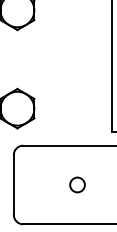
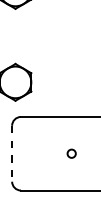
line: (13, 184) -> (11, 153), solid -> dashed
circle: (77, 184) -> (71, 153), size x0.6

